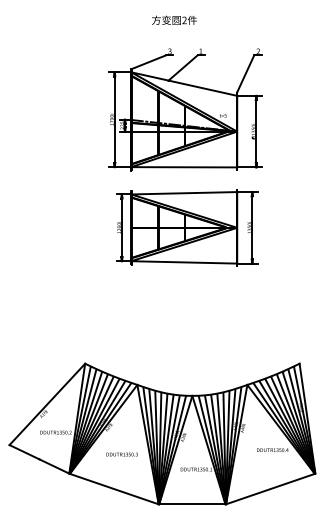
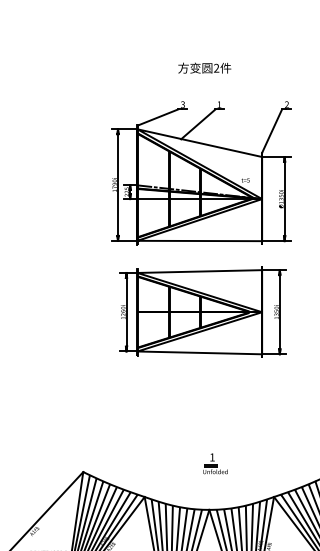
text: (174, 19) -> (204, 67), moved
part: (197, 356) -> (215, 463), added

